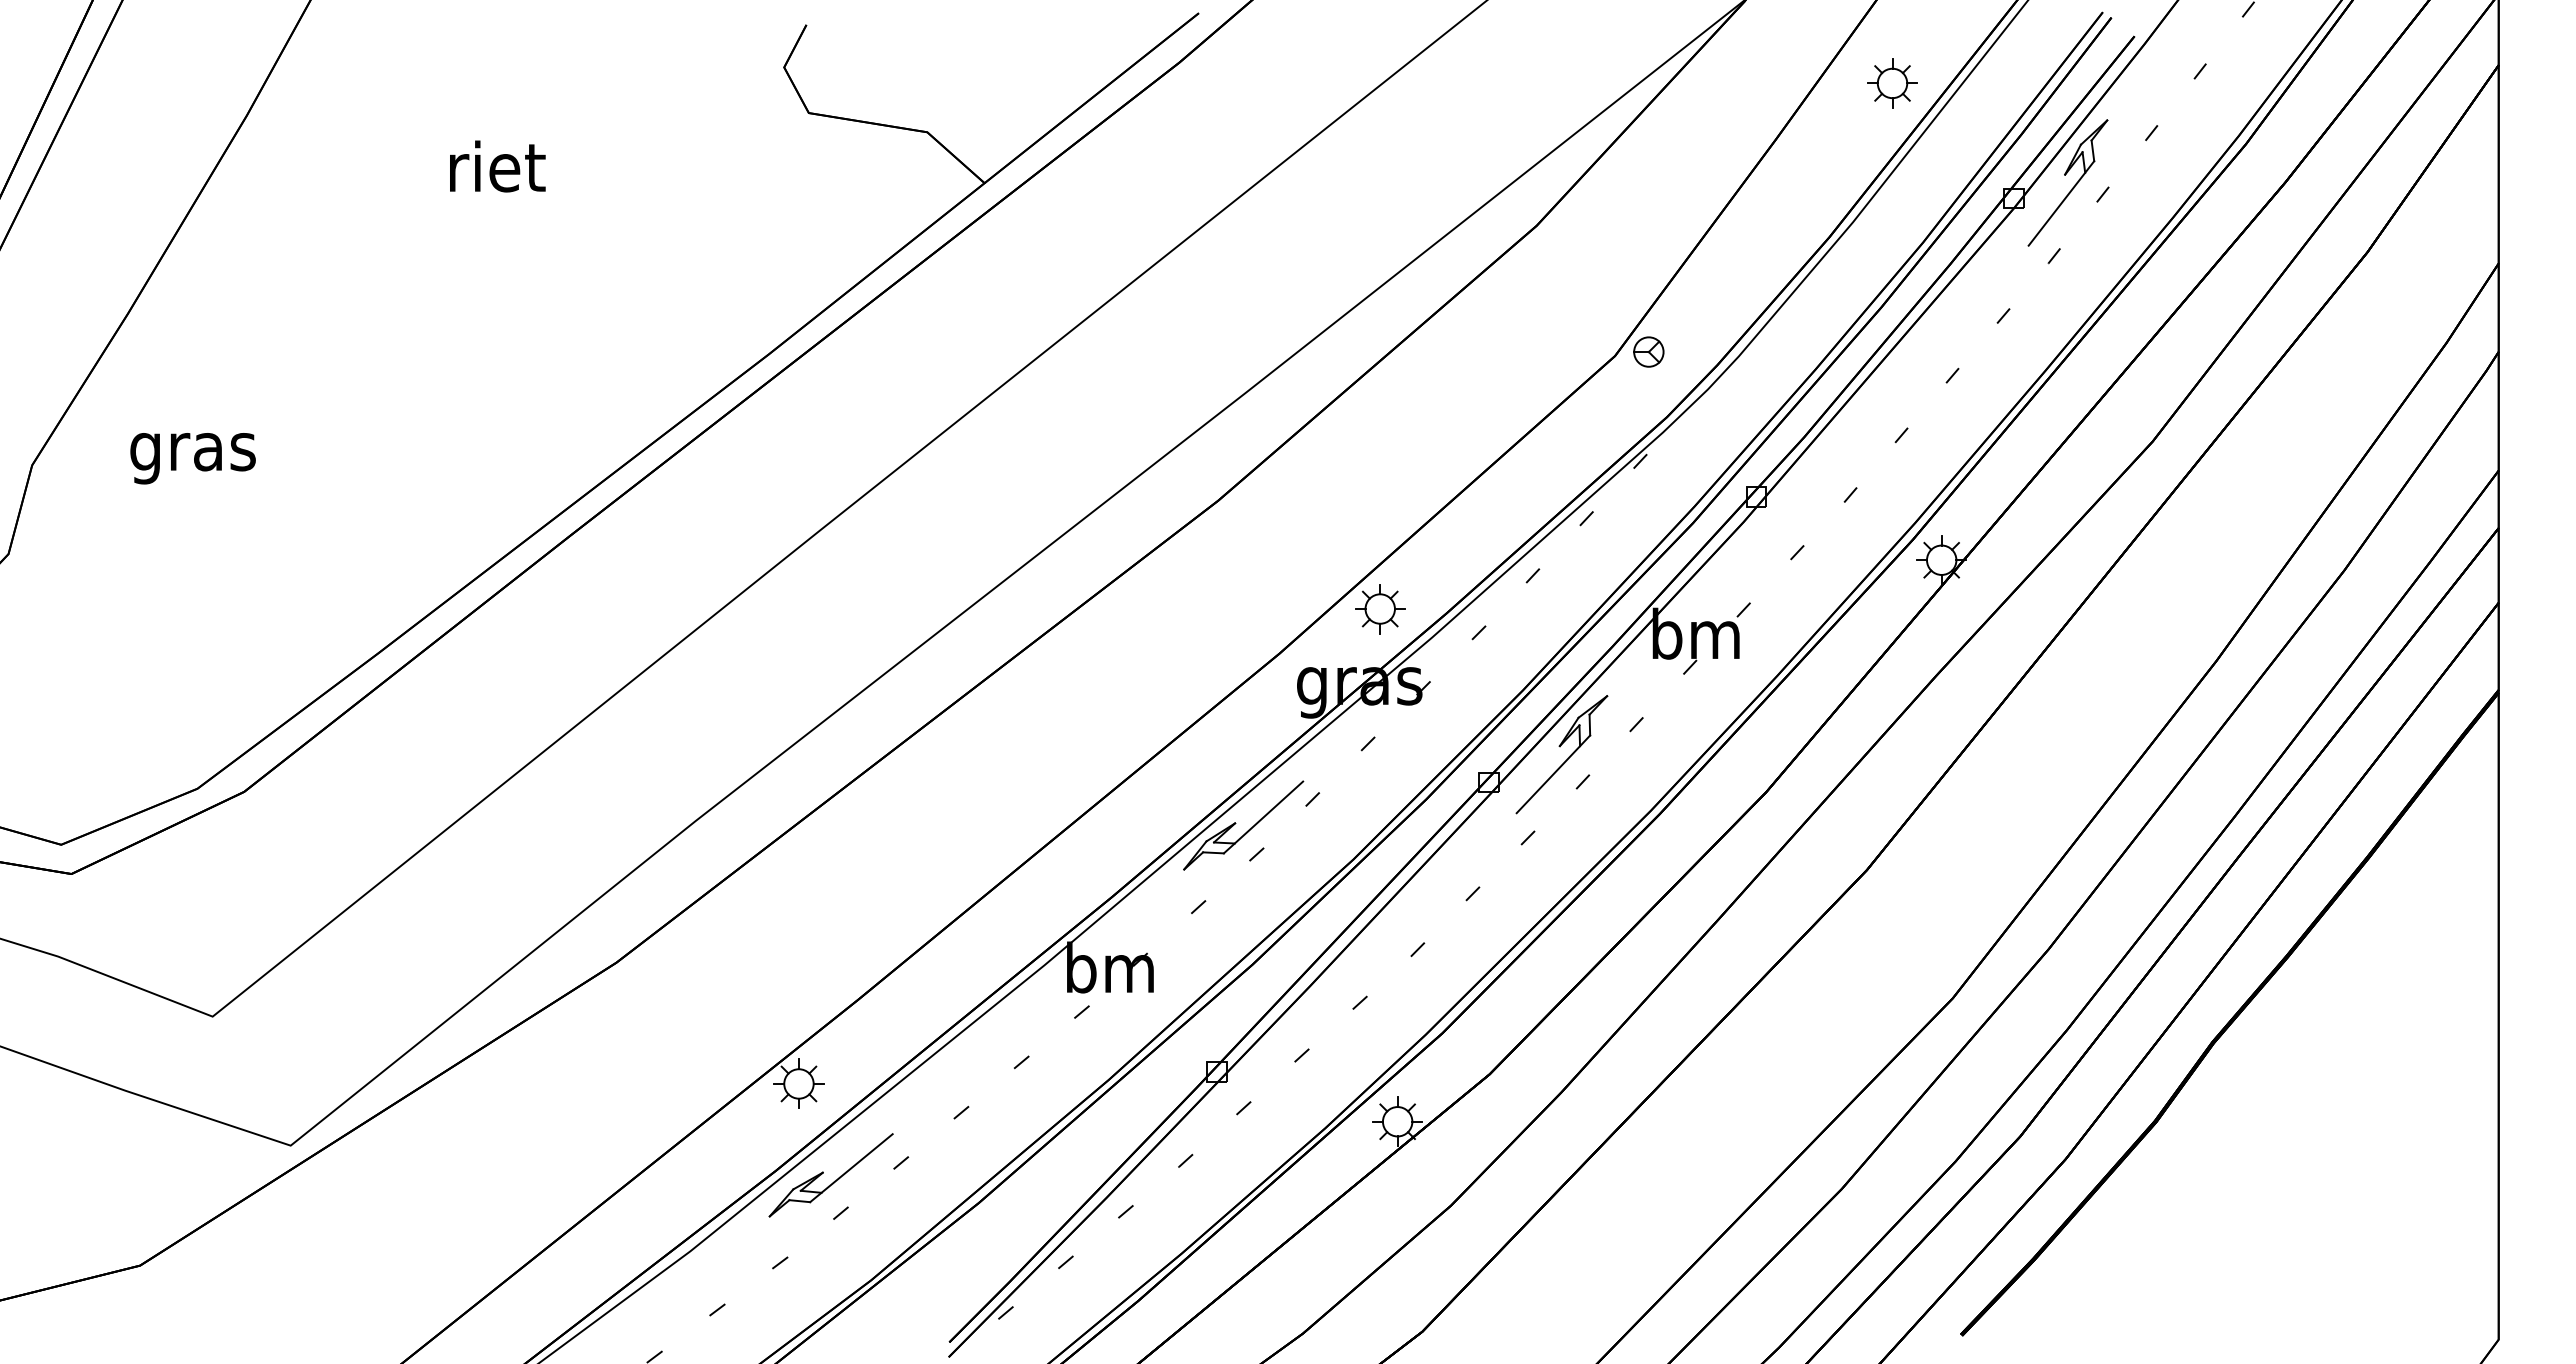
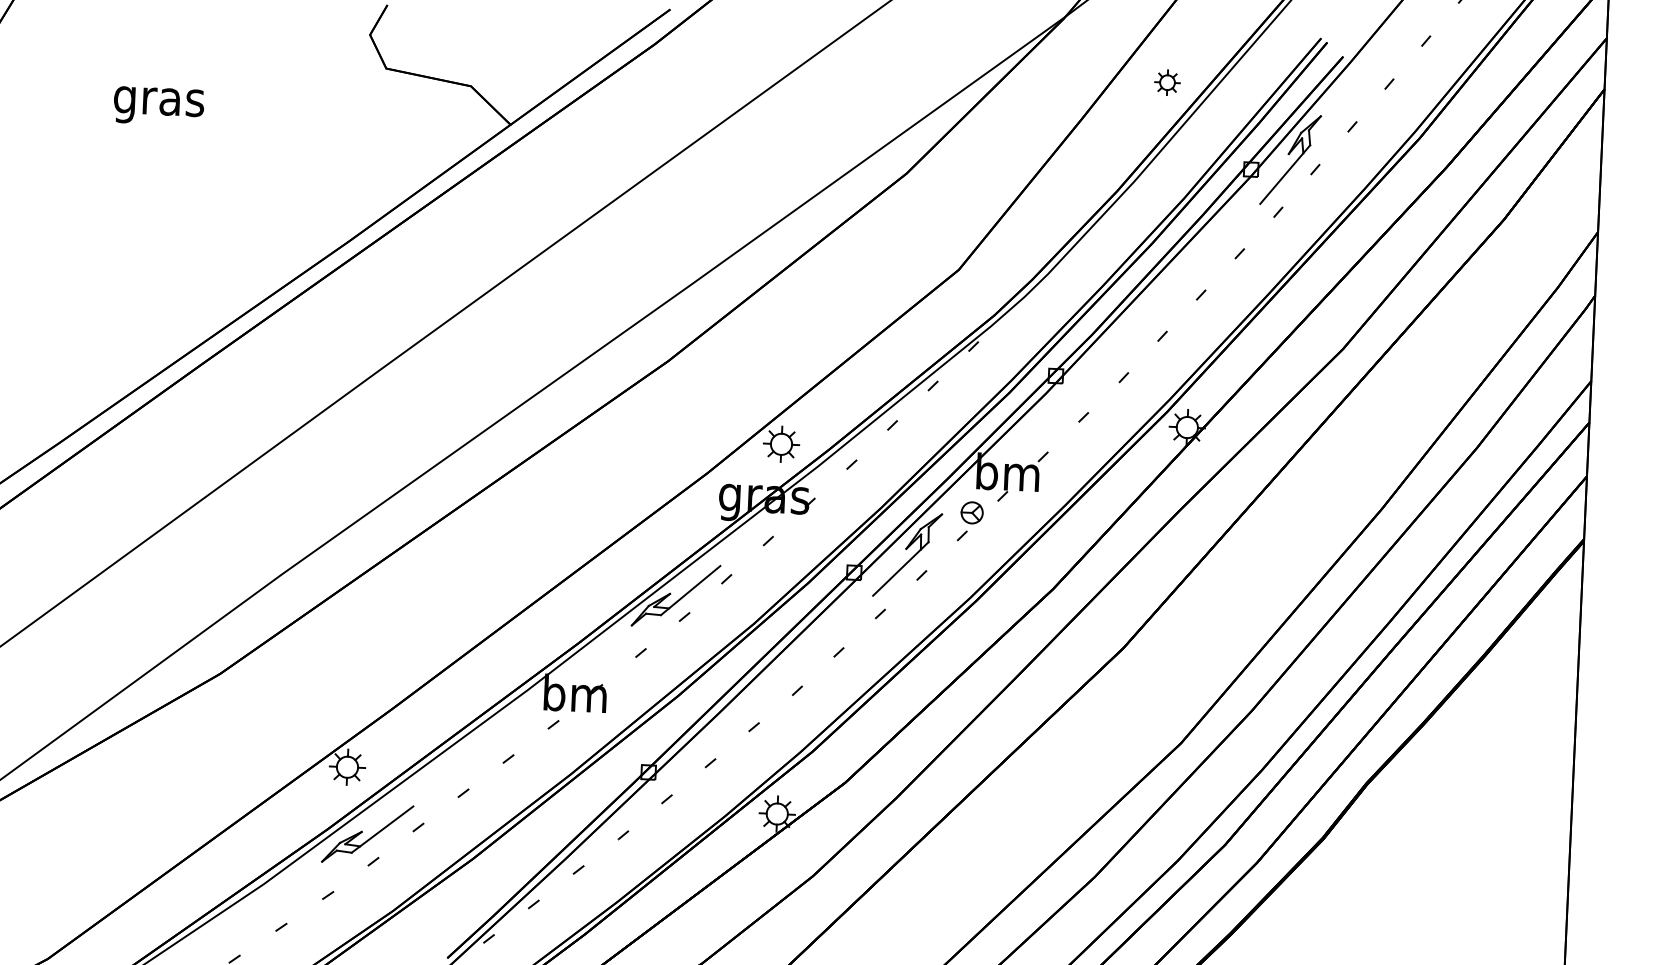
part: (1892, 83) -> (1167, 82), size x0.7
text: (495, 172) -> (158, 101), riet -> gras
part: (1648, 351) -> (971, 512), moved

